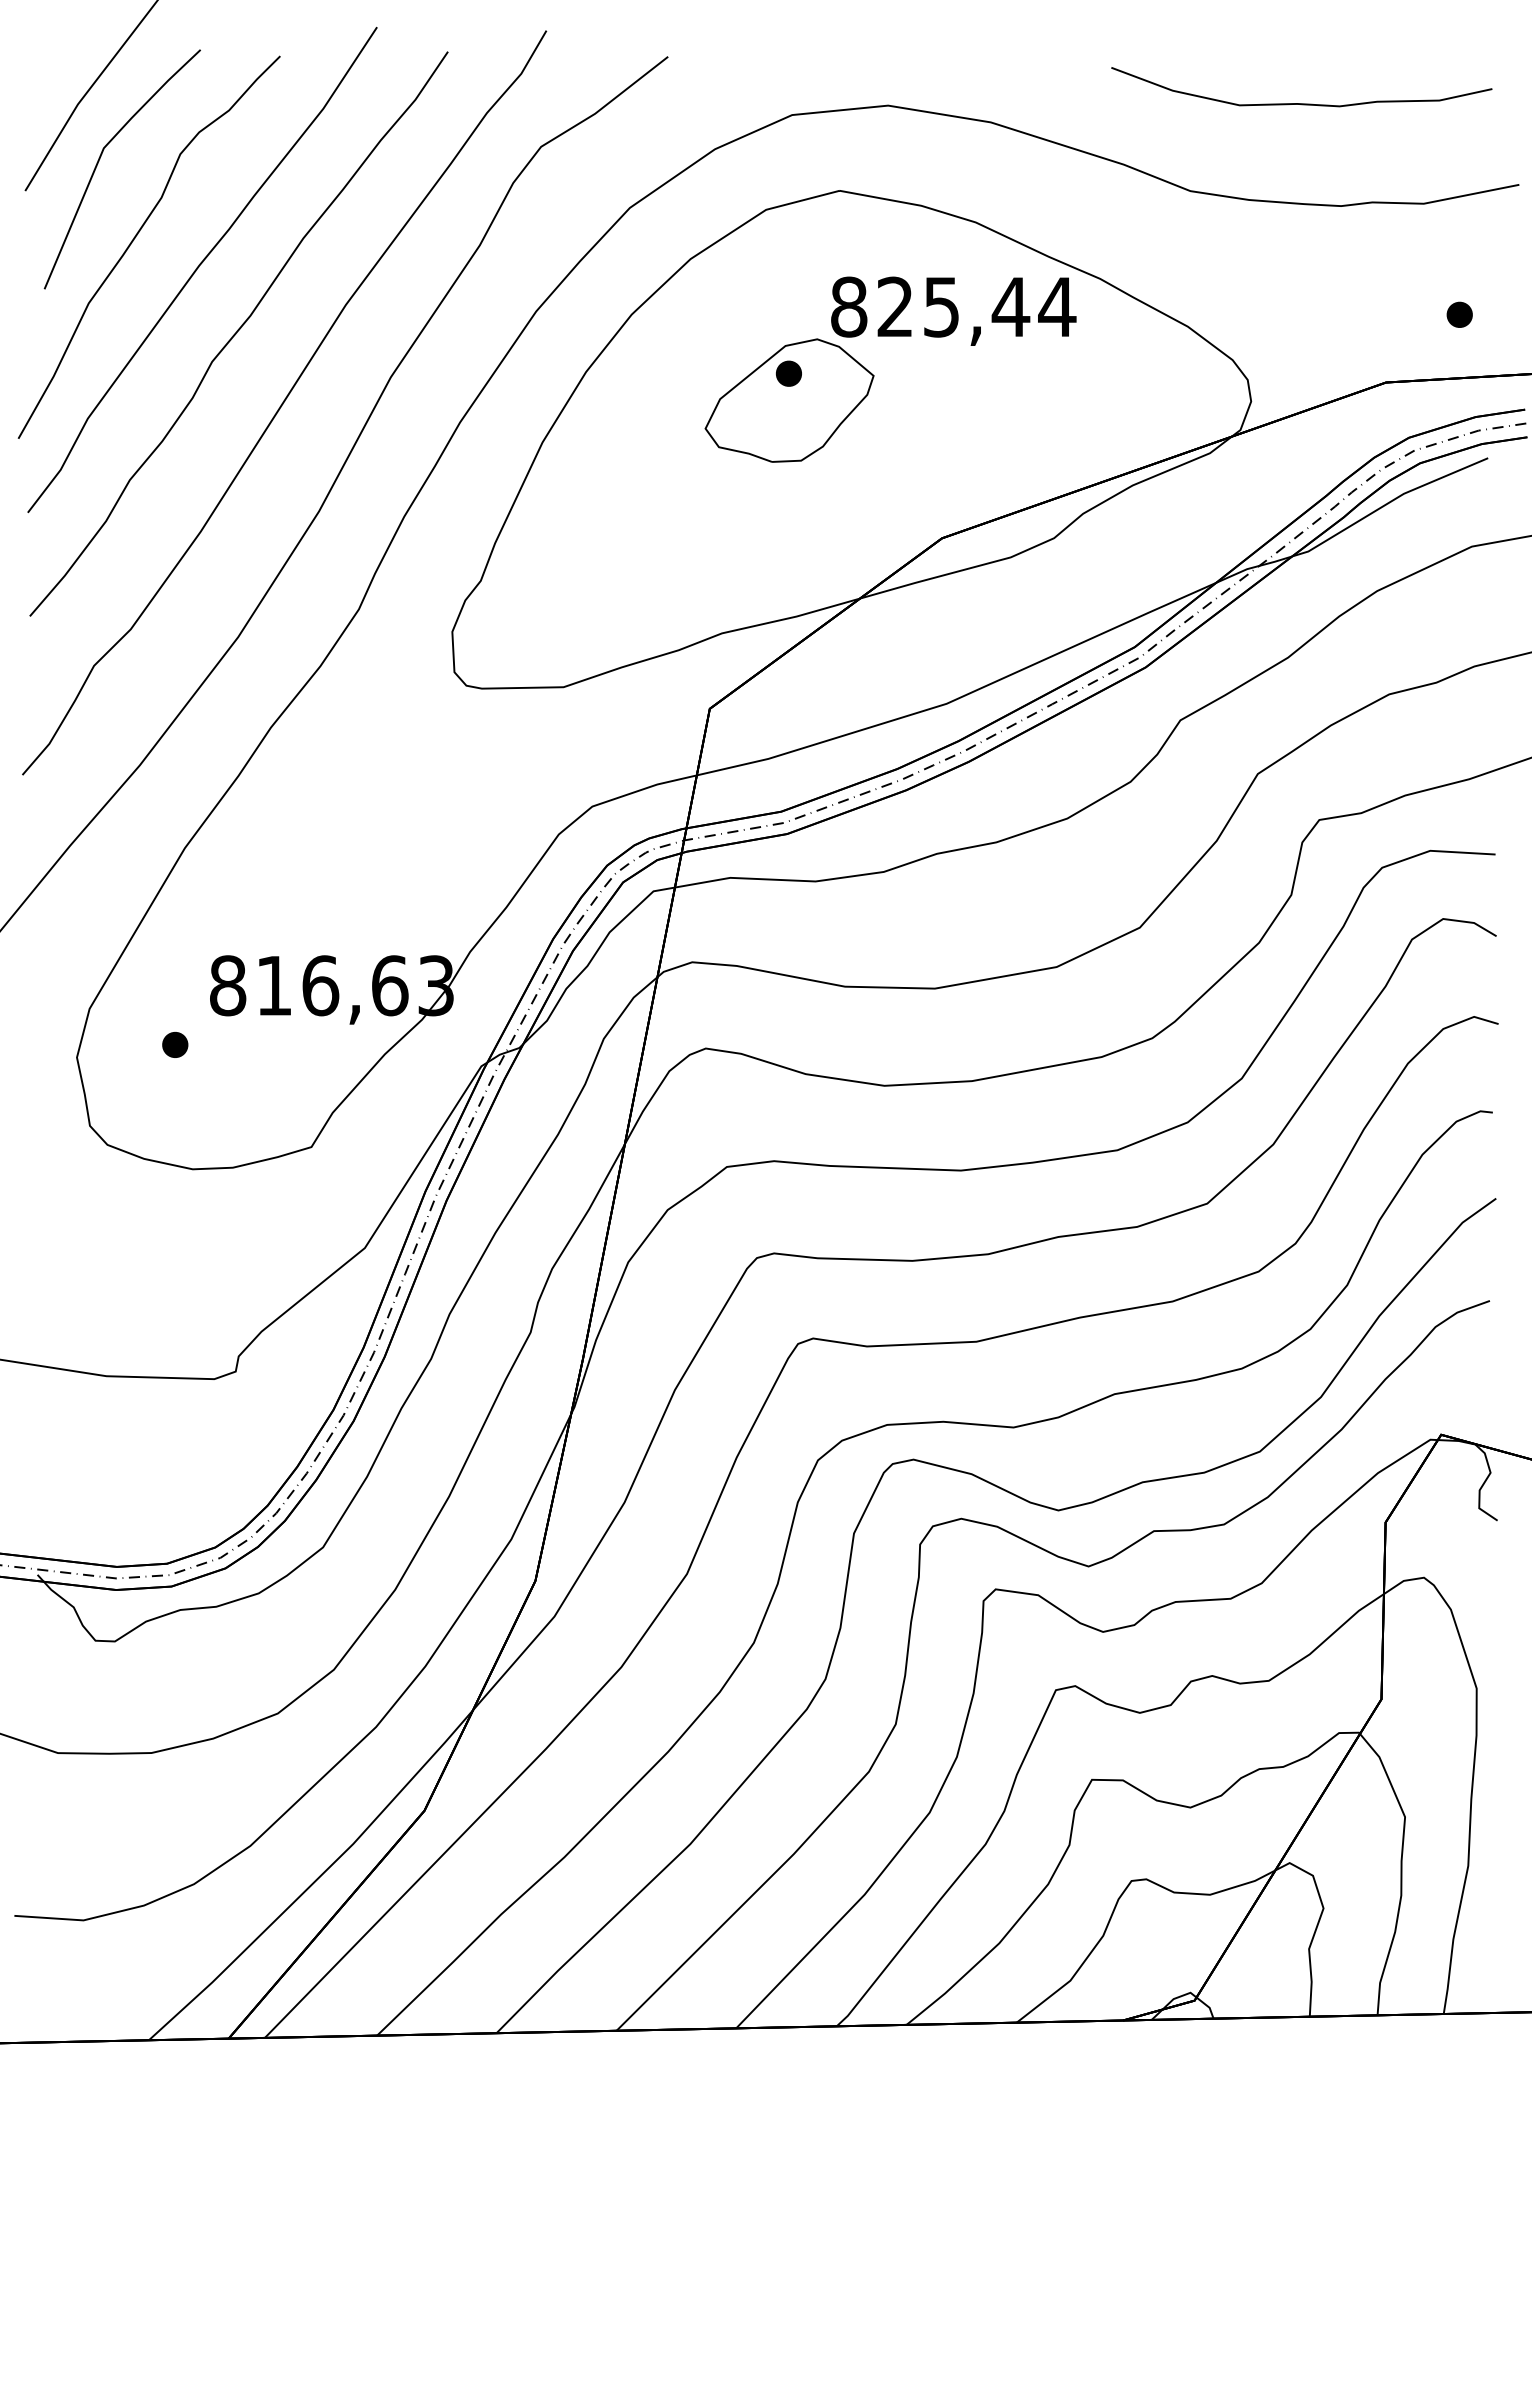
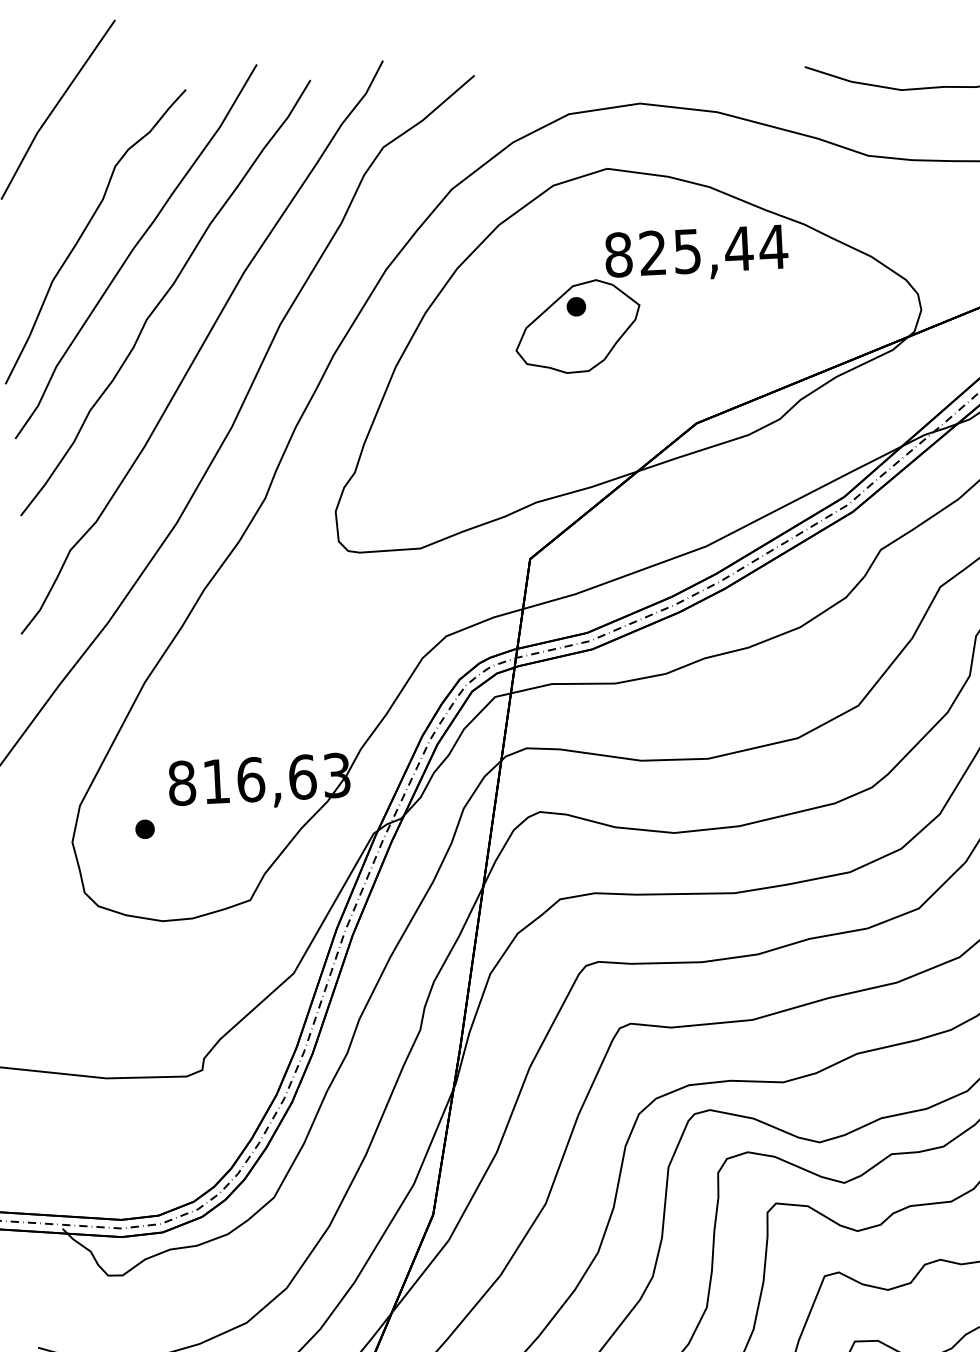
line: (100, 159) -> (56, 173), removed

